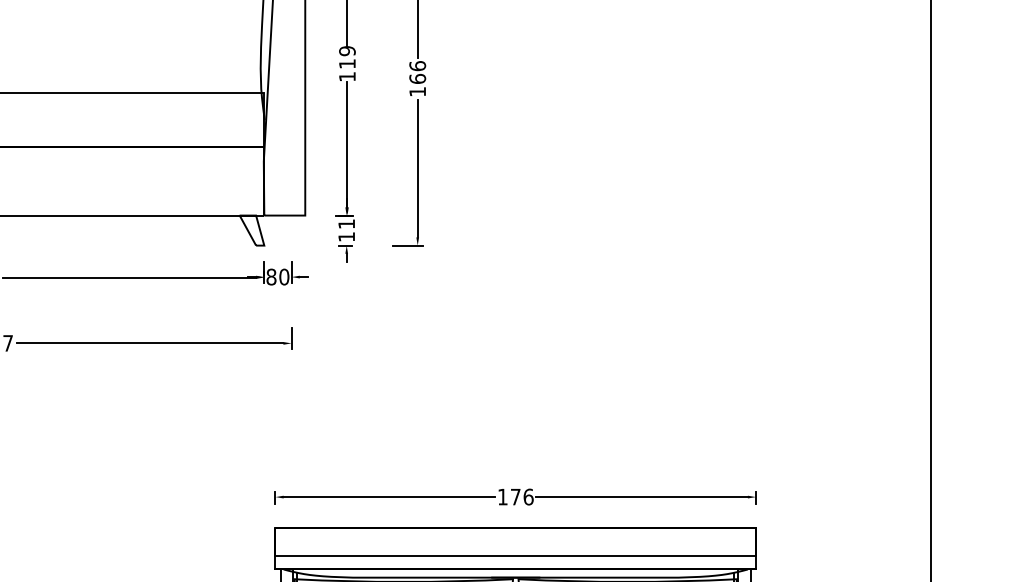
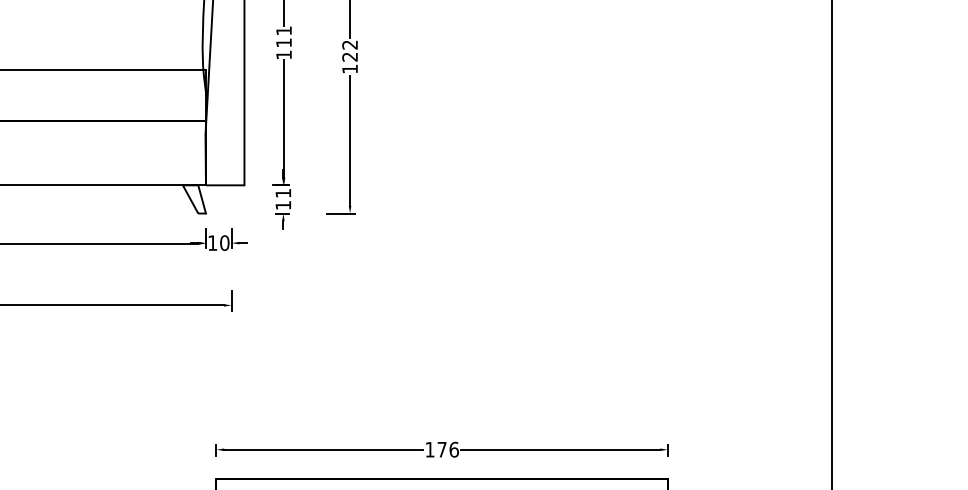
text: (347, 51) -> (284, 31), 119 -> 111
text: (417, 72) -> (349, 50), 166 -> 122
text: (271, 276) -> (212, 242), 80 -> 10

